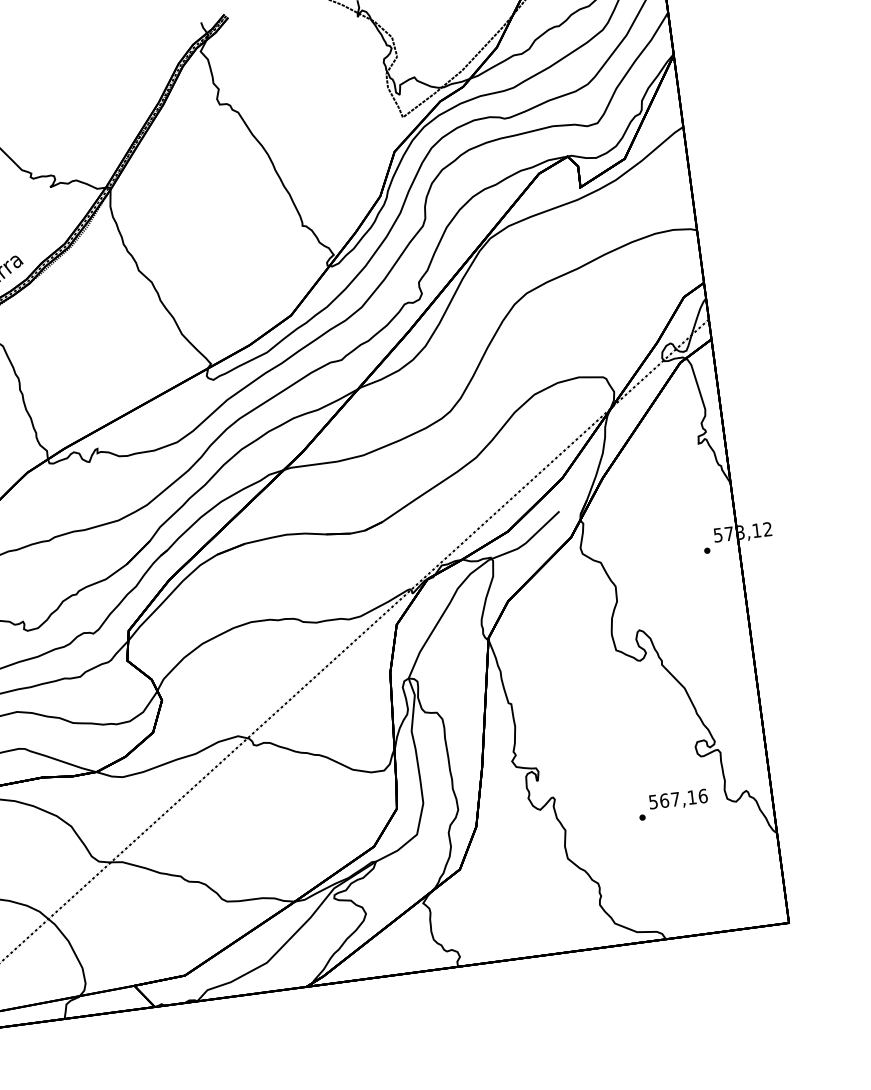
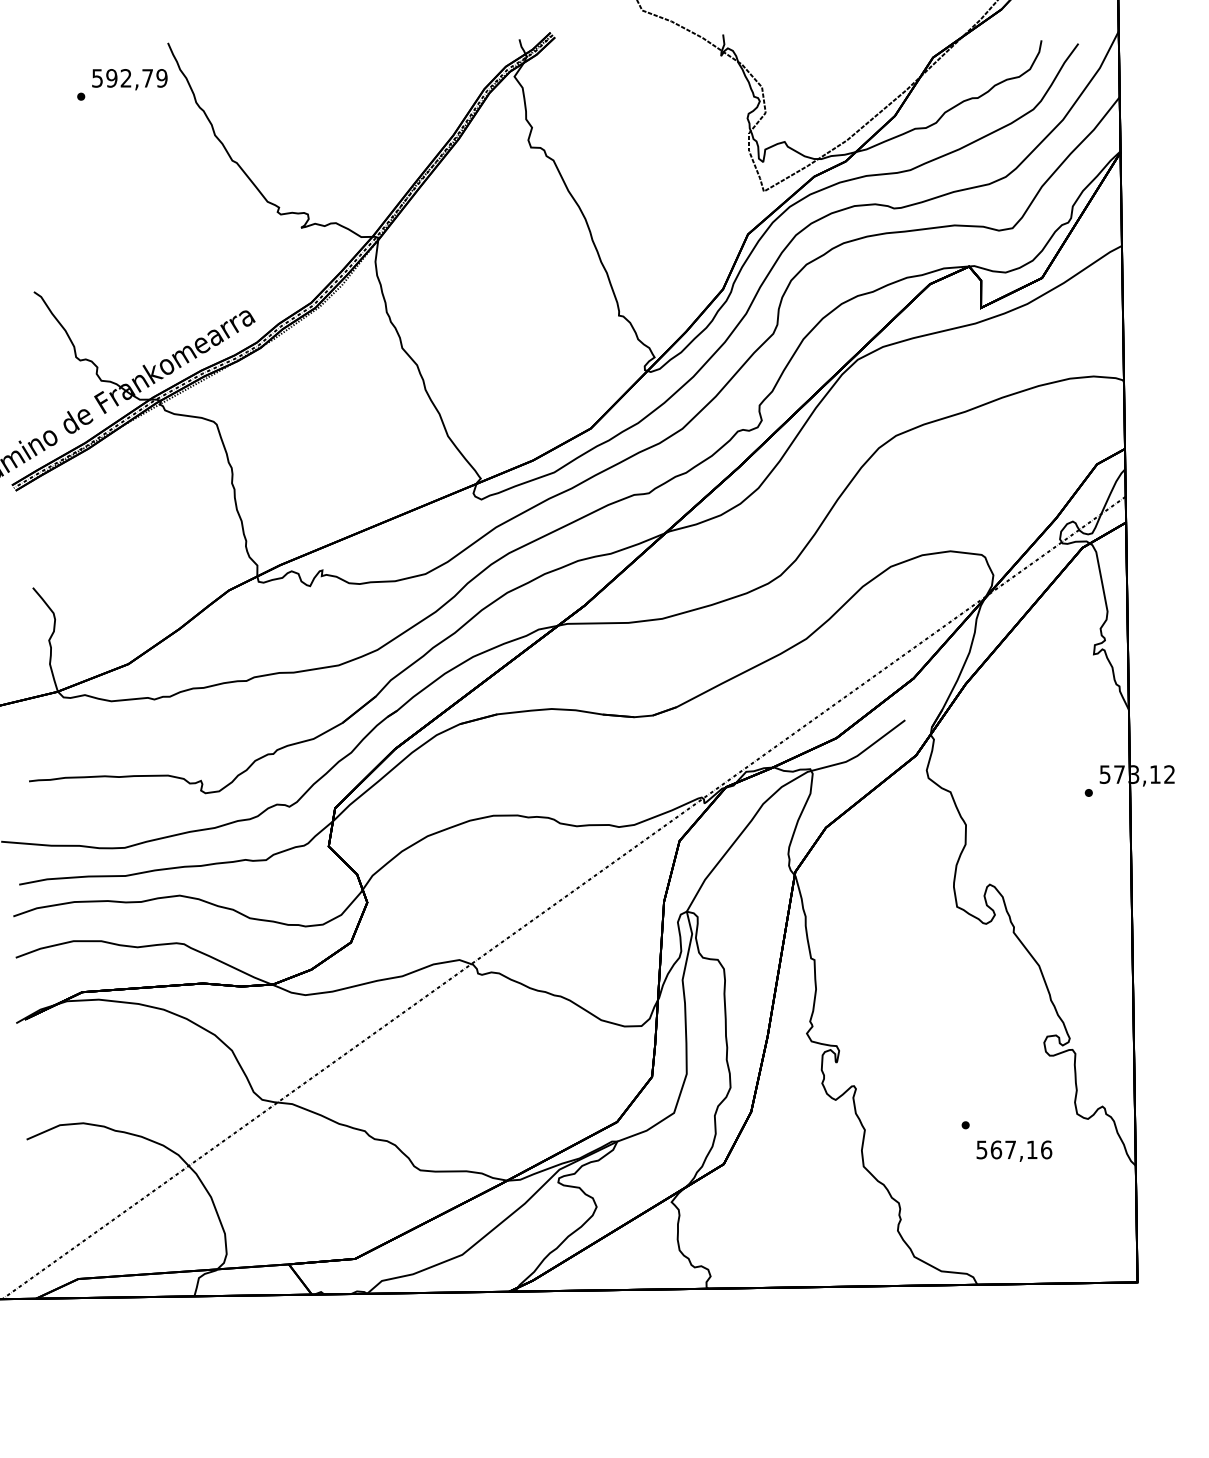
text: (678, 799) -> (1014, 1150), moved

